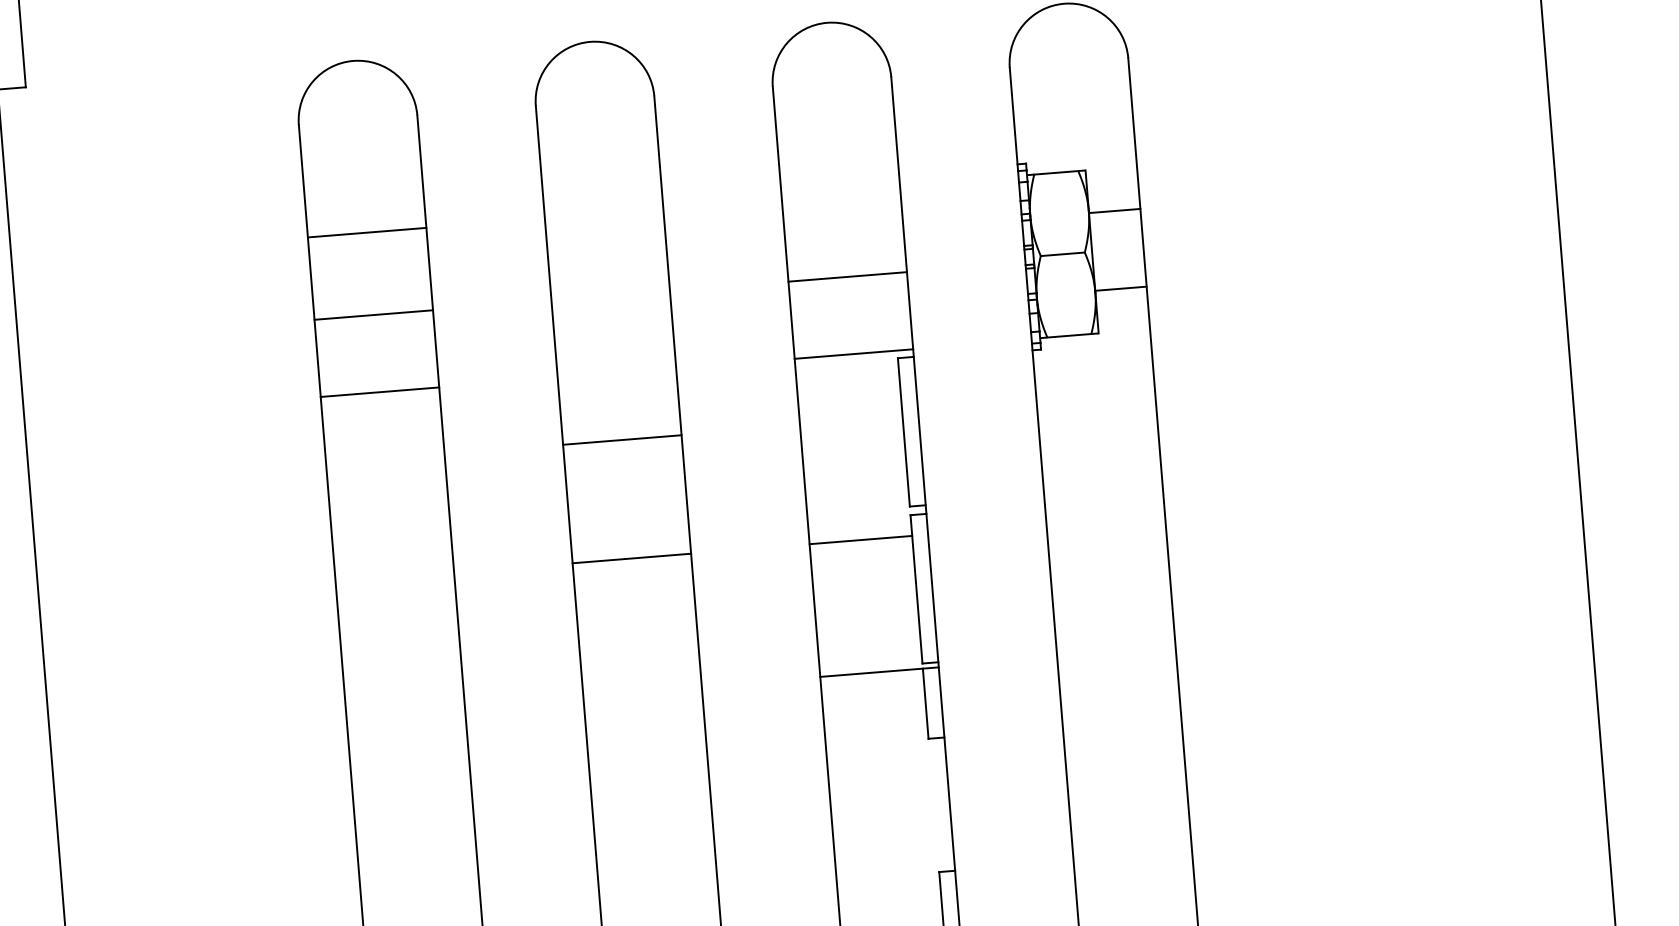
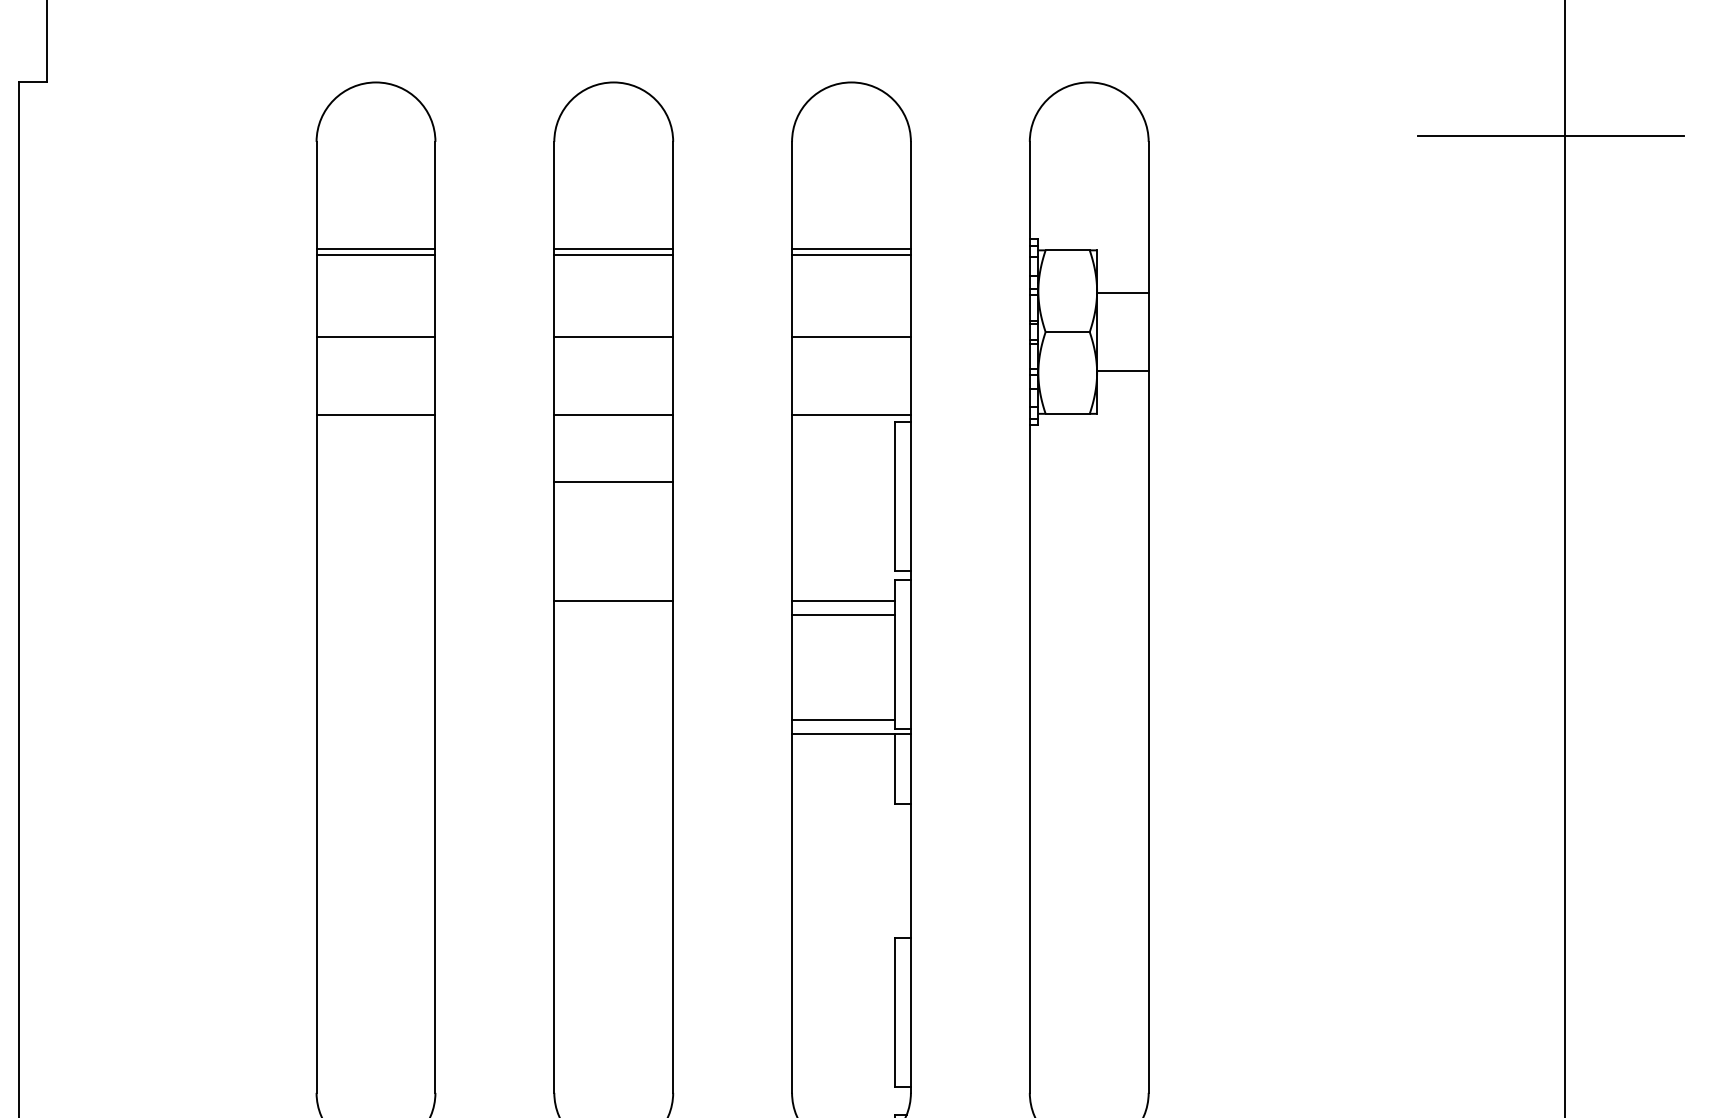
line: (1528, 19) -> (1550, 135), added
line: (840, 189) -> (851, 249), added
line: (841, 194) -> (851, 254), added
line: (603, 208) -> (613, 249), added
line: (603, 213) -> (613, 254), added
line: (366, 227) -> (375, 249), added
line: (610, 296) -> (613, 337), added
line: (616, 372) -> (613, 414), added
line: (862, 554) -> (843, 615), added
line: (870, 658) -> (843, 719), added

